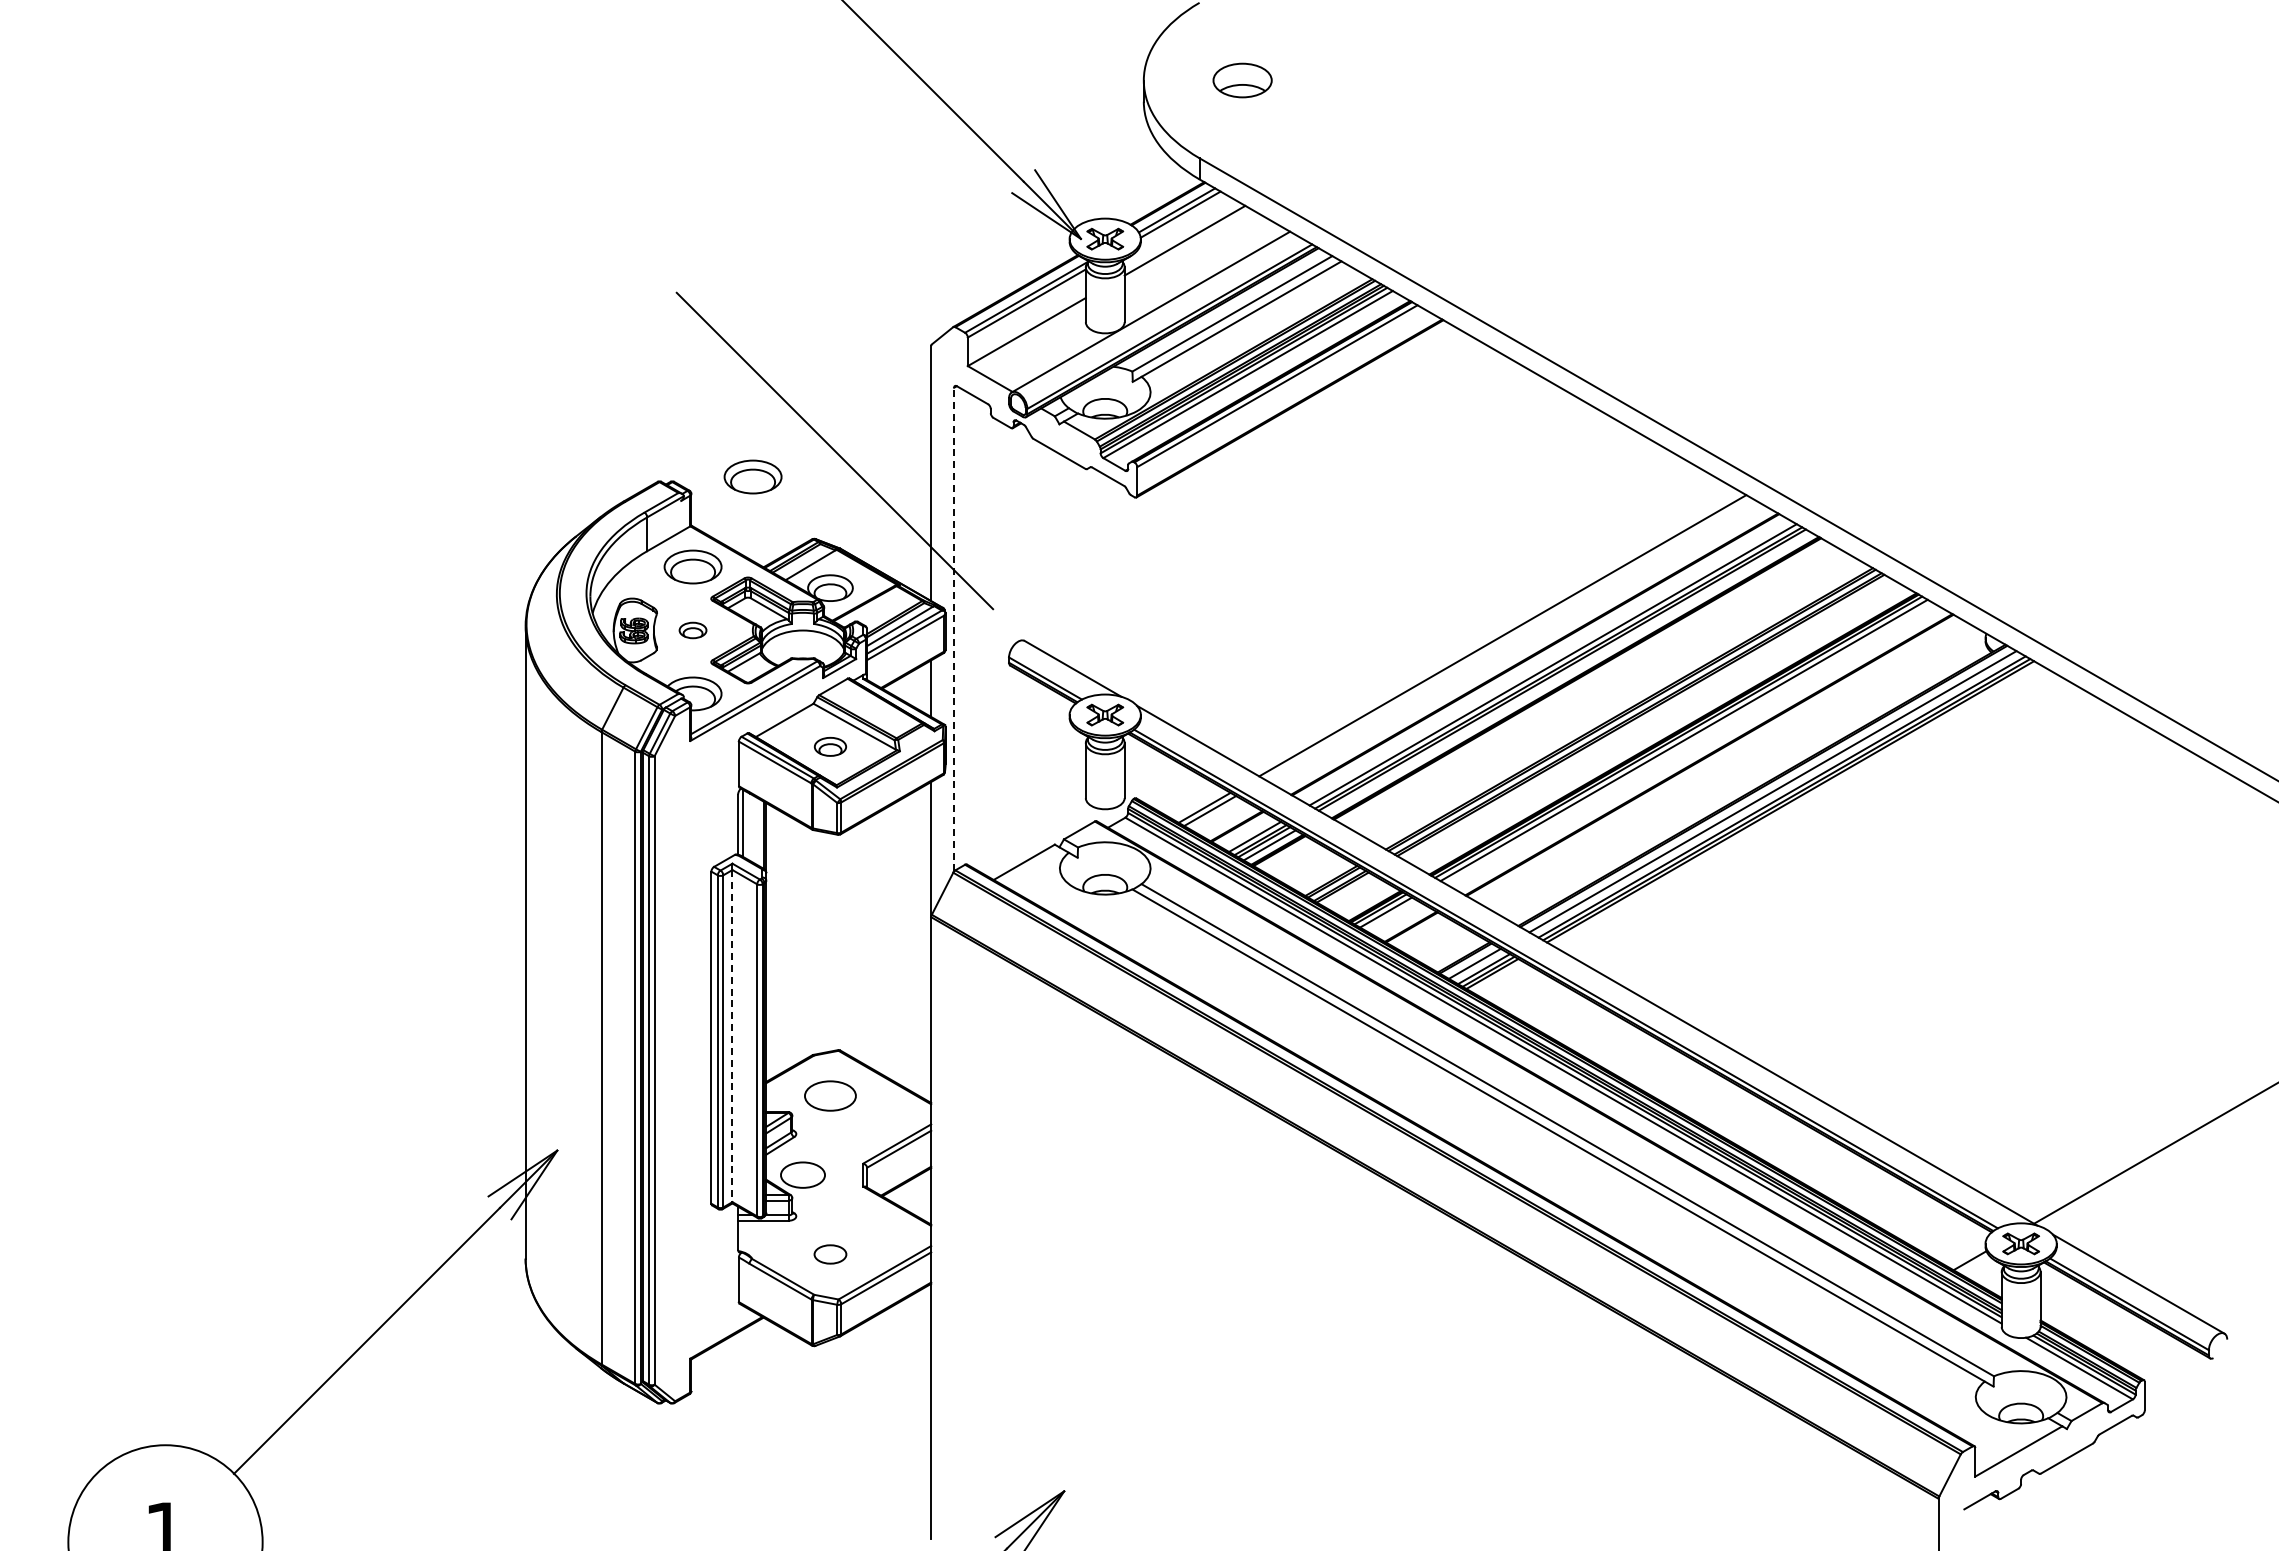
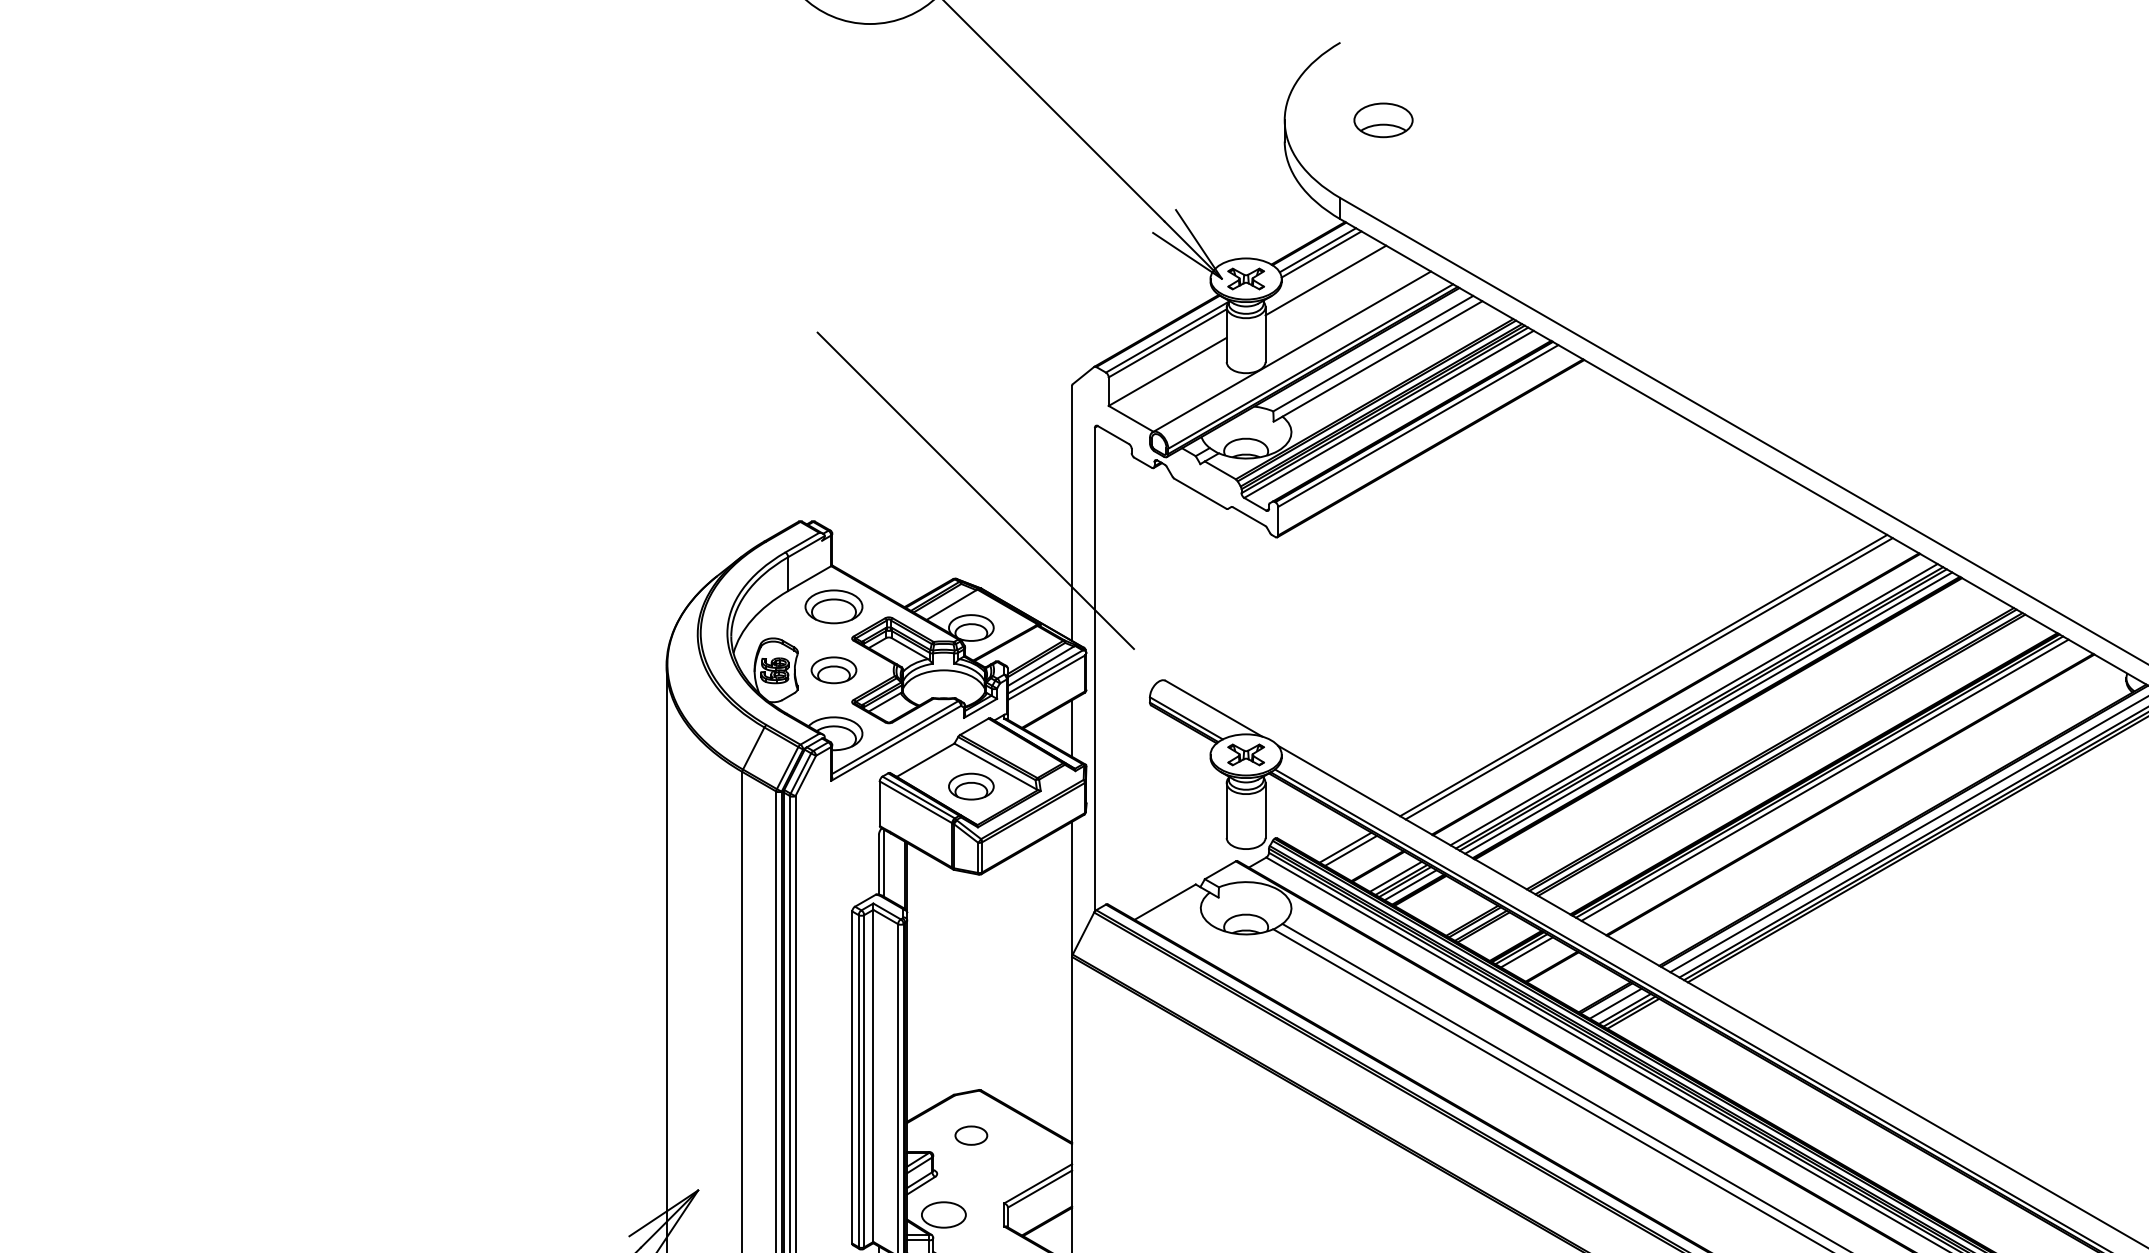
part: (752, 476) -> (893, 516), removed
line: (954, 629) -> (1095, 669), dashed -> solid
part: (692, 630) -> (833, 670), size x1.67
line: (1507, 638) -> (1648, 678), added
line: (1567, 672) -> (1708, 712), added
part: (830, 746) -> (971, 786), size x1.43
line: (732, 1036) -> (873, 1076), dashed -> solid
part: (830, 1095) -> (971, 1135), size x0.62

